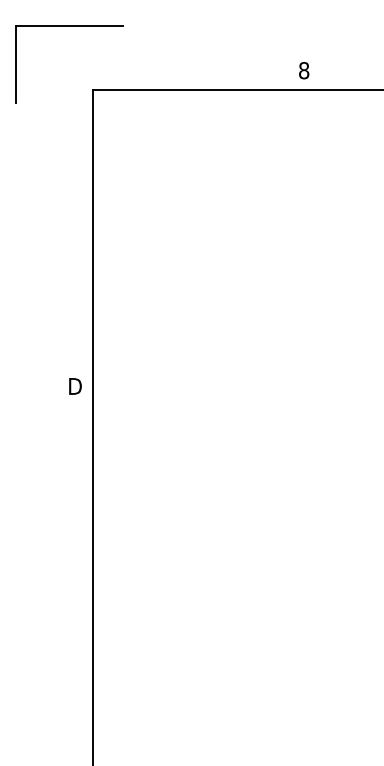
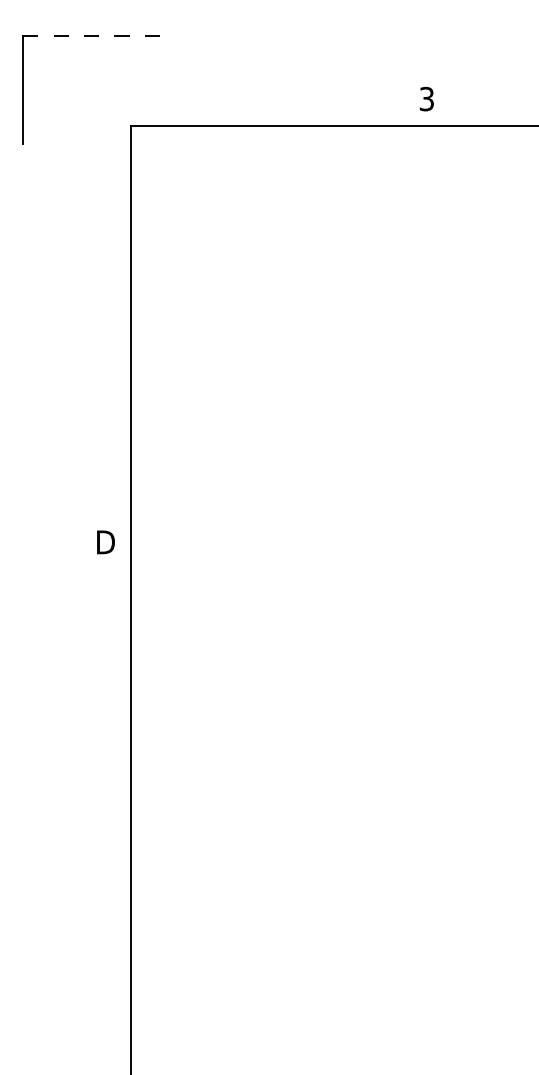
line: (70, 25) -> (98, 35), solid -> dashed
text: (304, 70) -> (427, 98), 8 -> 3

